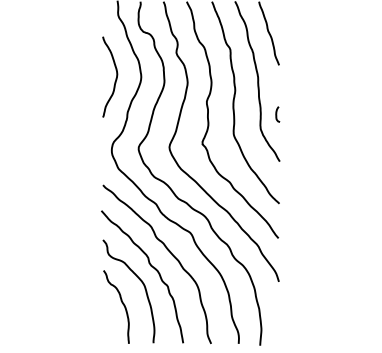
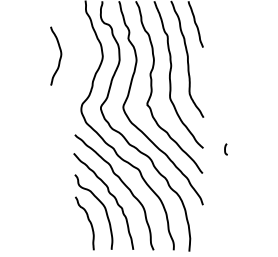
curve: (114, 78) -> (59, 57), moved
curve: (276, 114) -> (225, 149), moved

